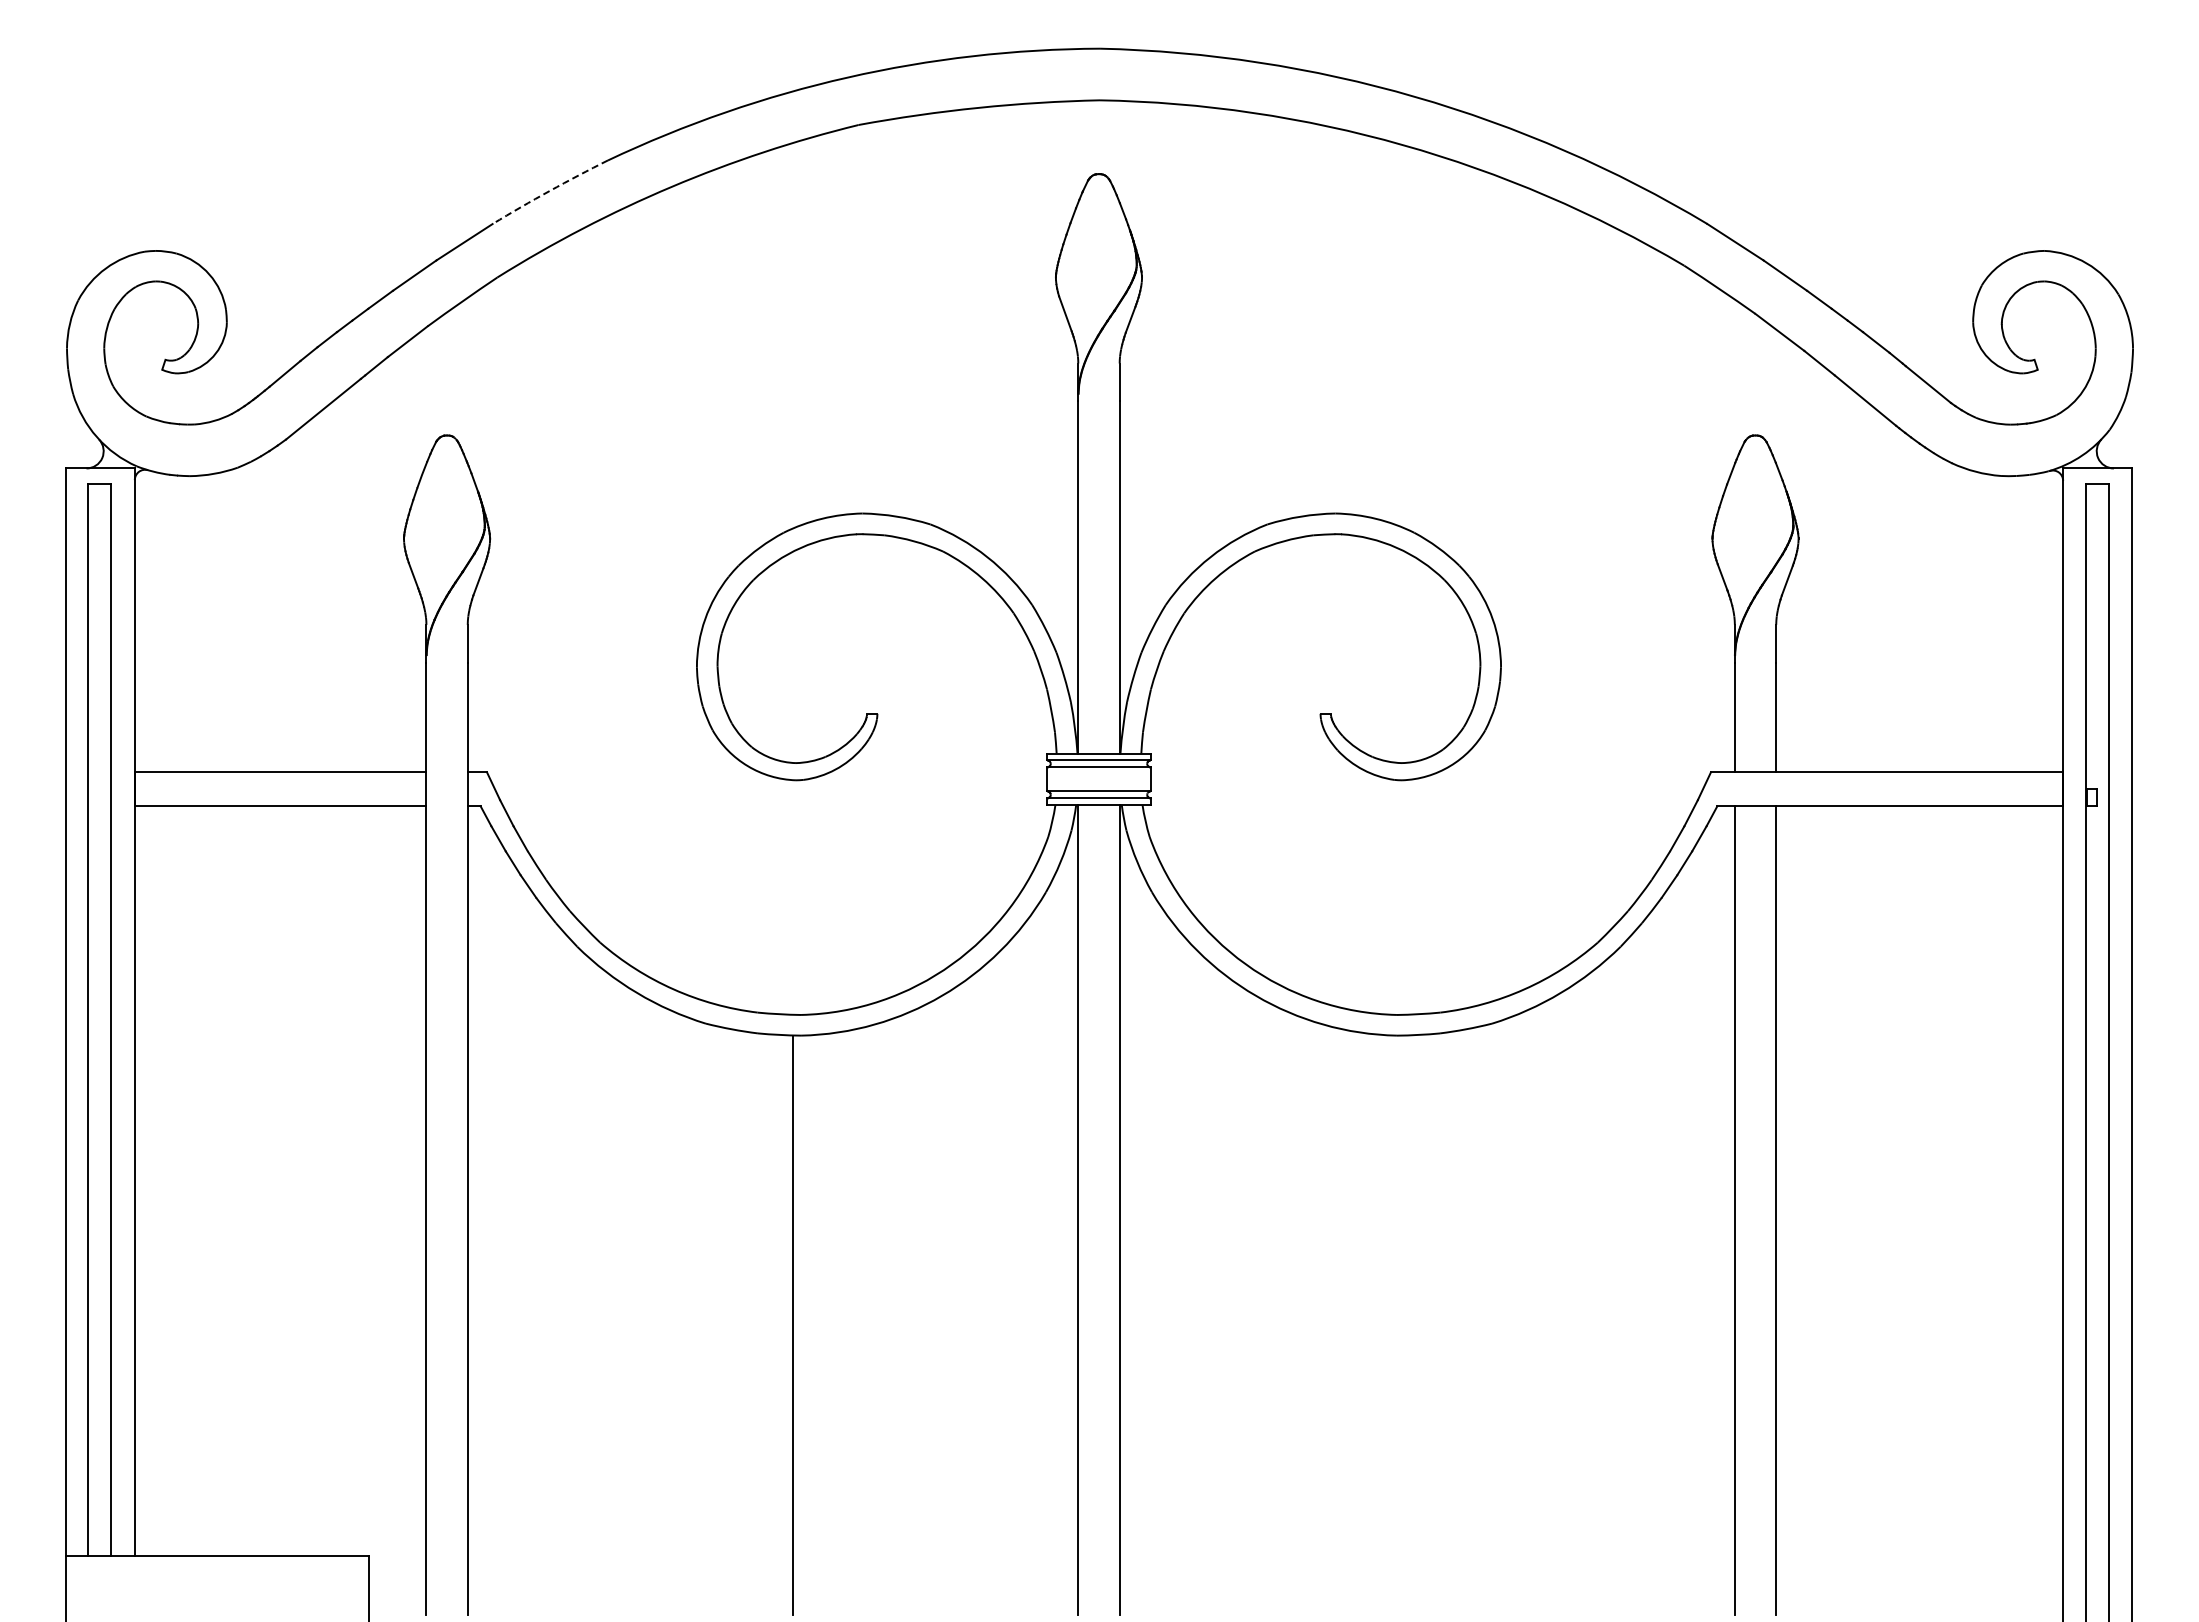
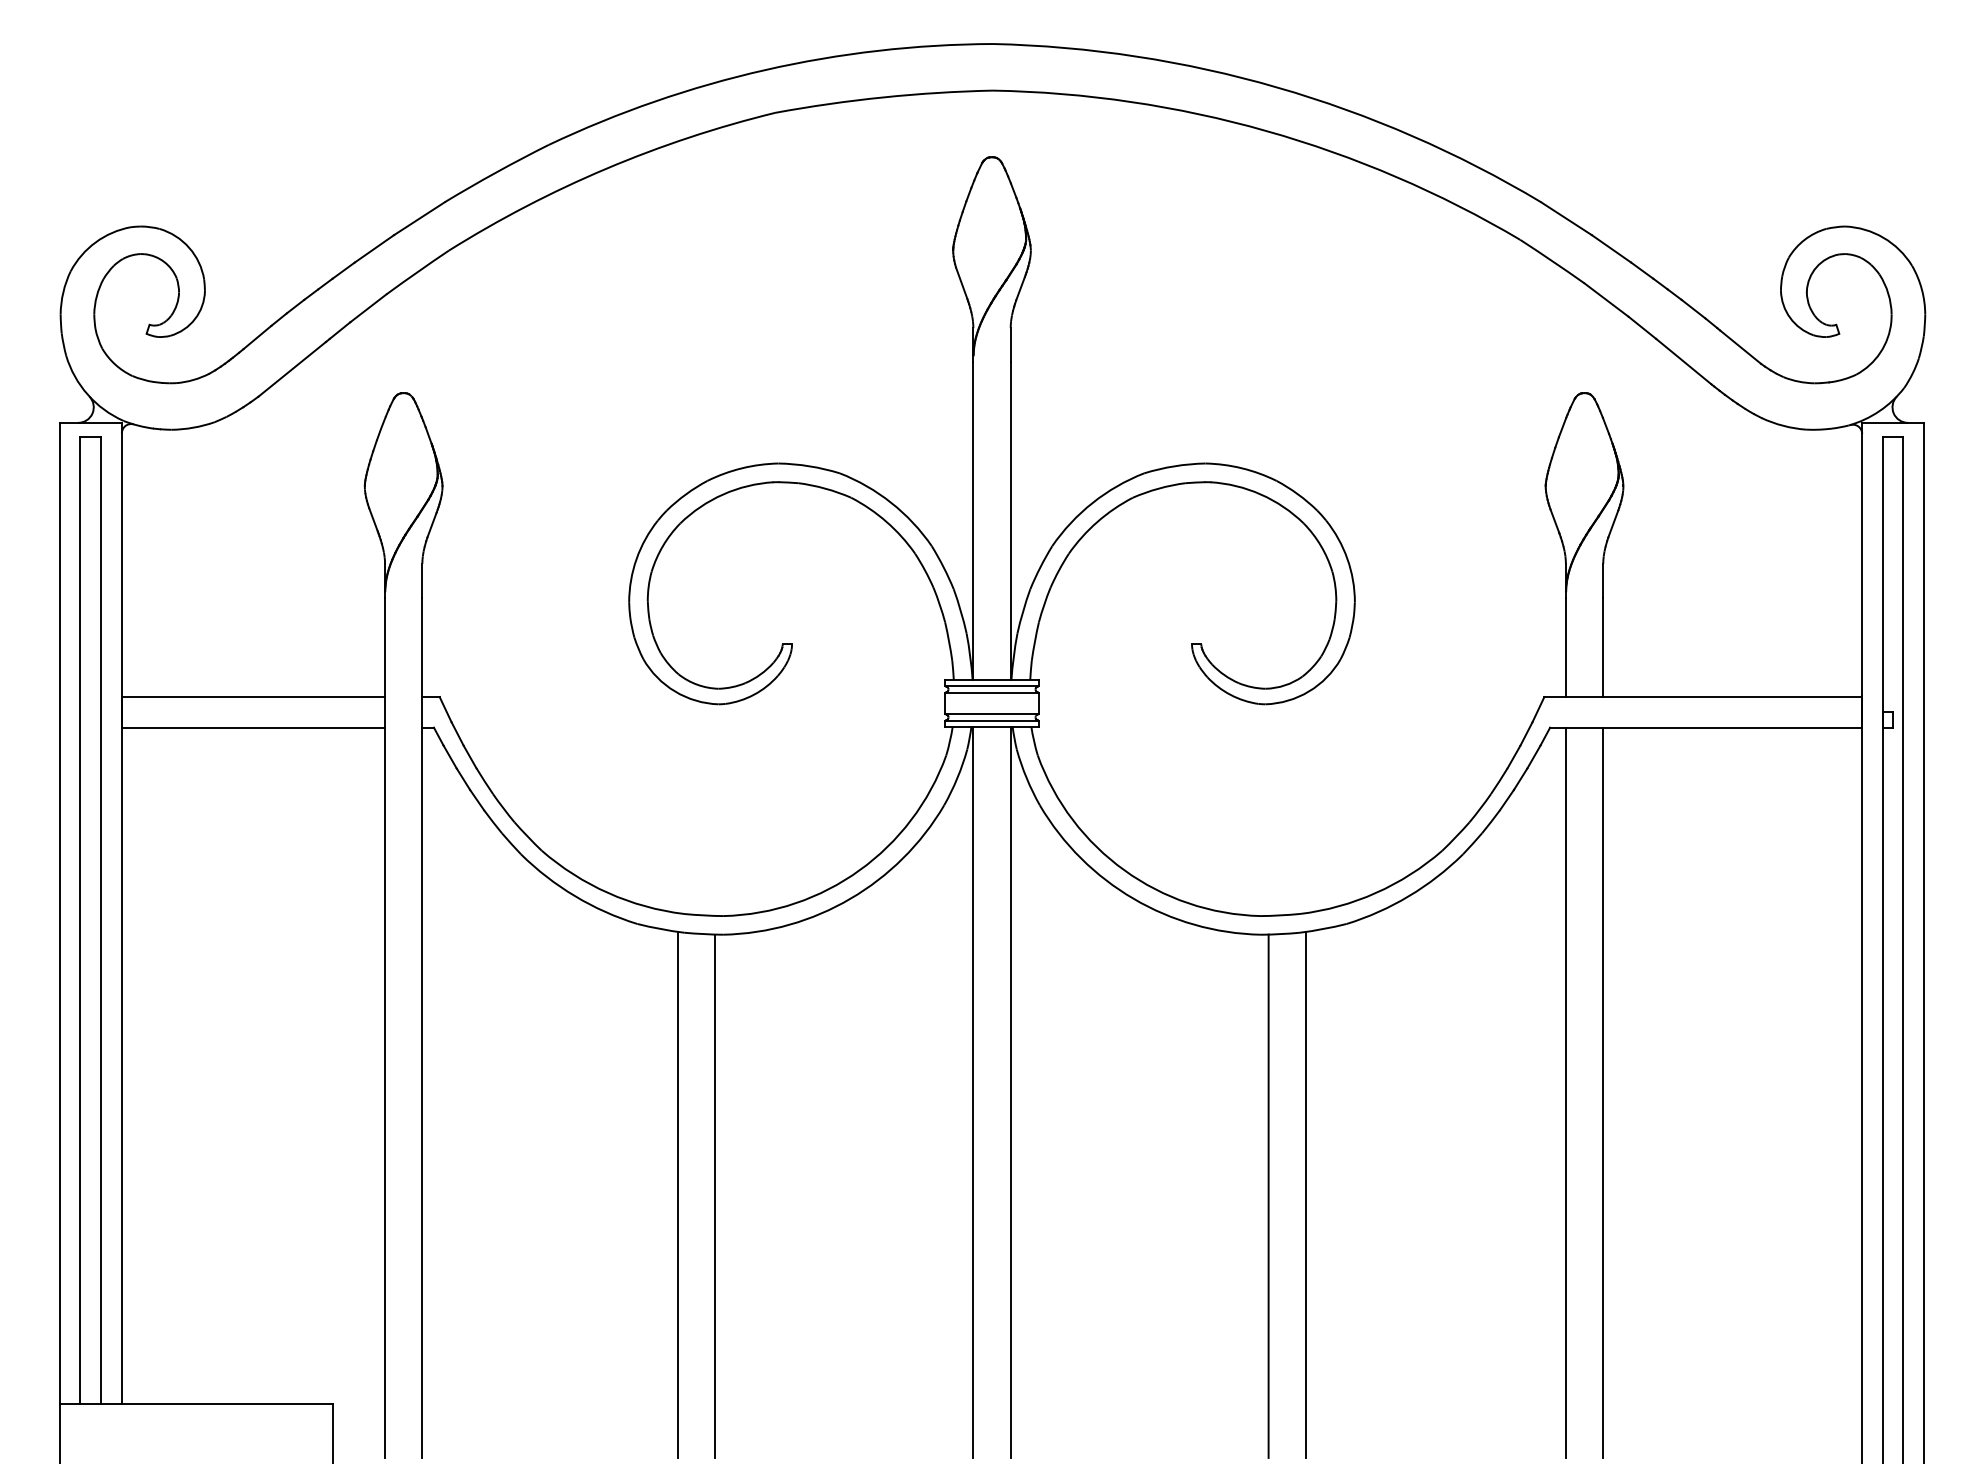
arc: (549, 191) -> (496, 172), dashed -> solid
line: (751, 1323) -> (678, 1194), added
line: (1446, 1323) -> (1305, 1194), added
line: (1405, 1325) -> (1268, 1196), added

